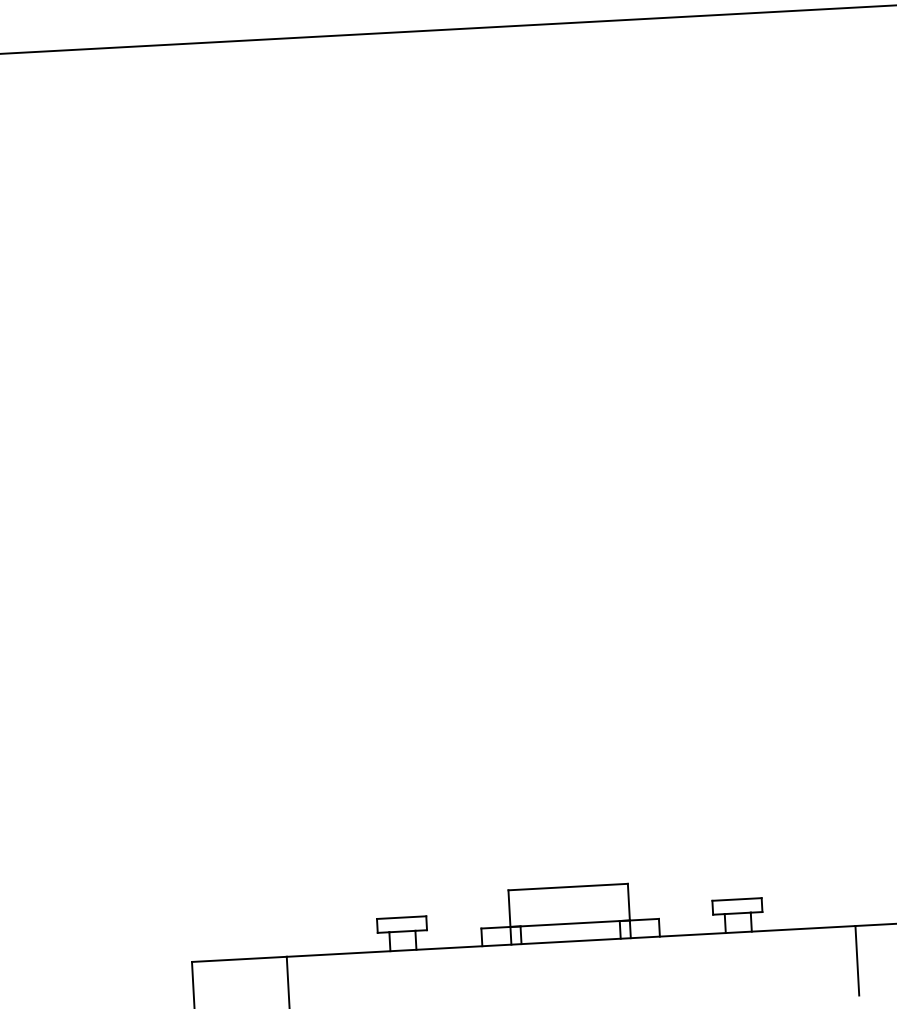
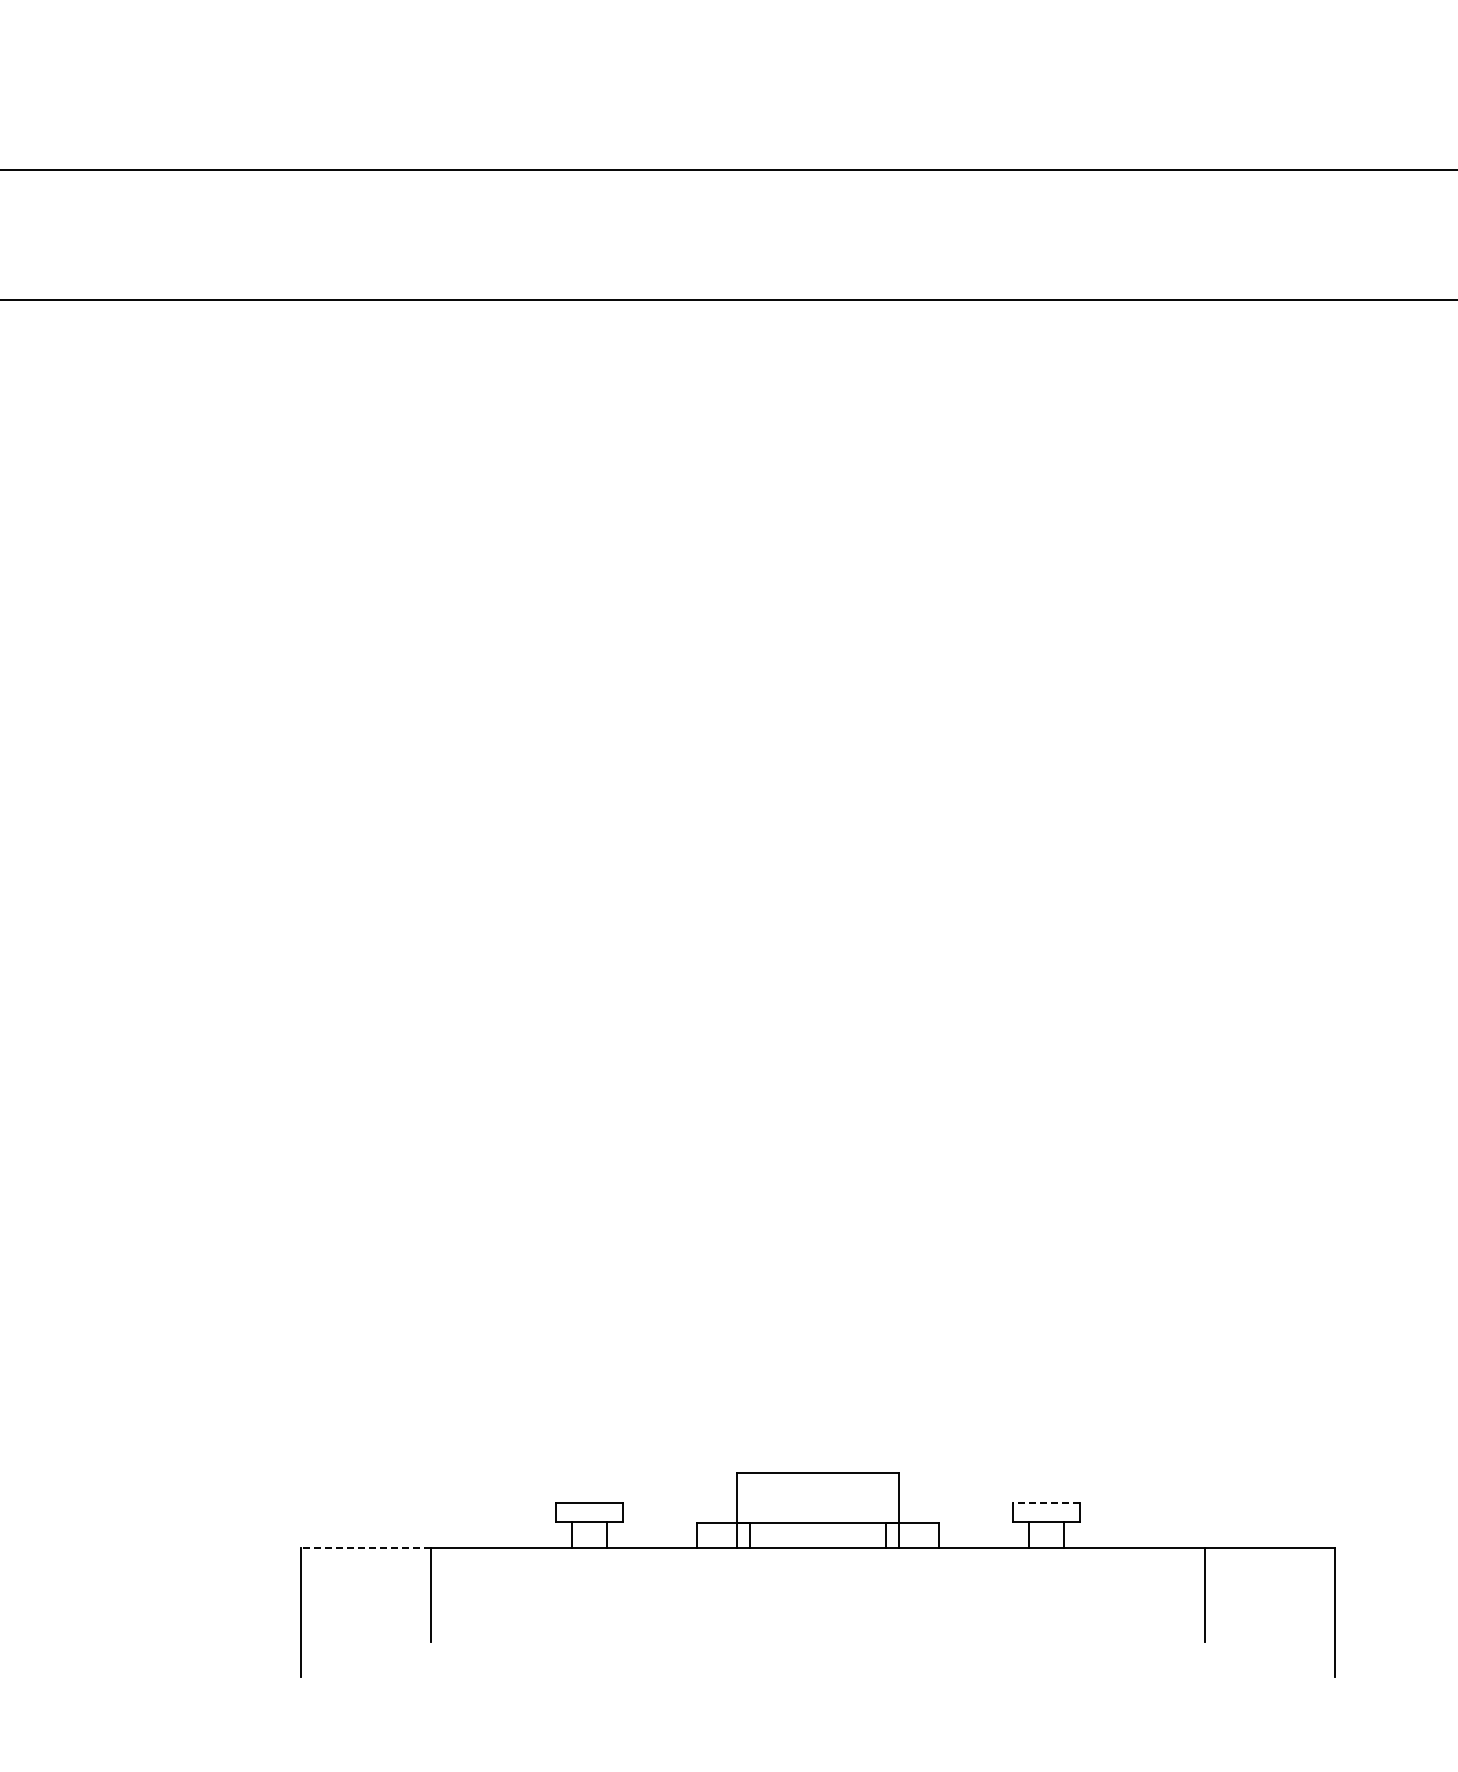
line: (737, 899) -> (1046, 1502), solid -> dashed
line: (239, 959) -> (365, 1547), solid -> dashed

